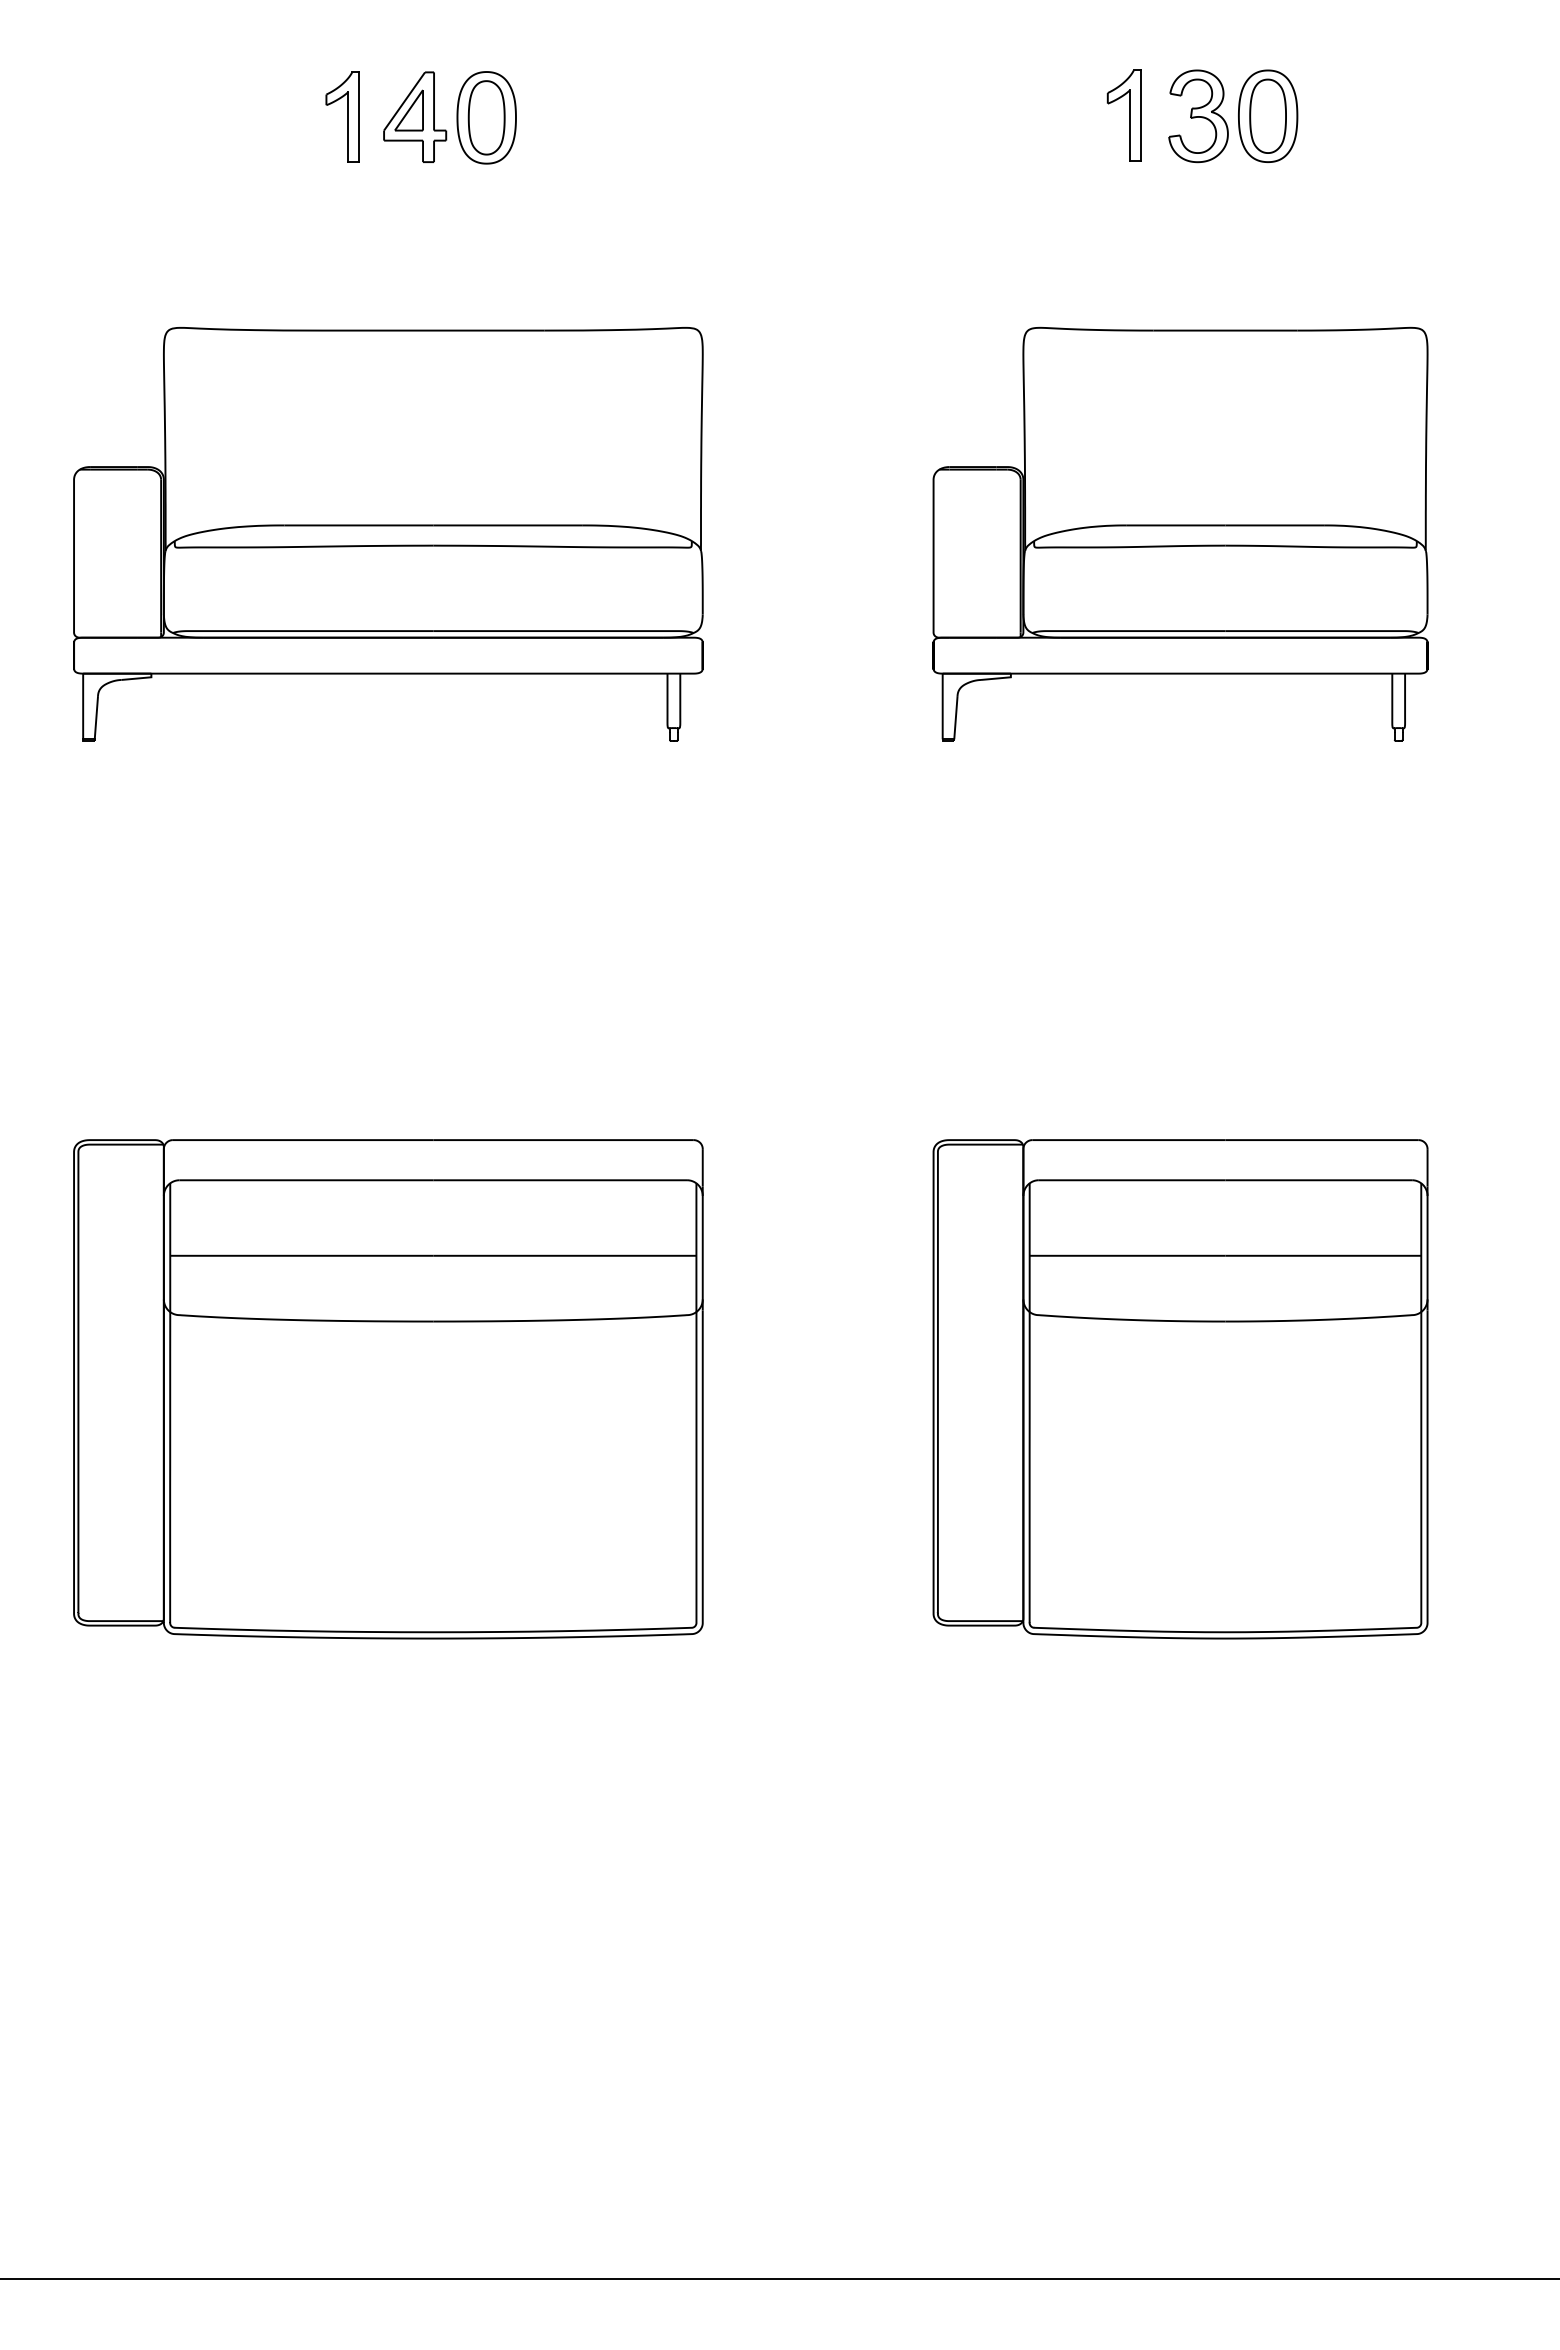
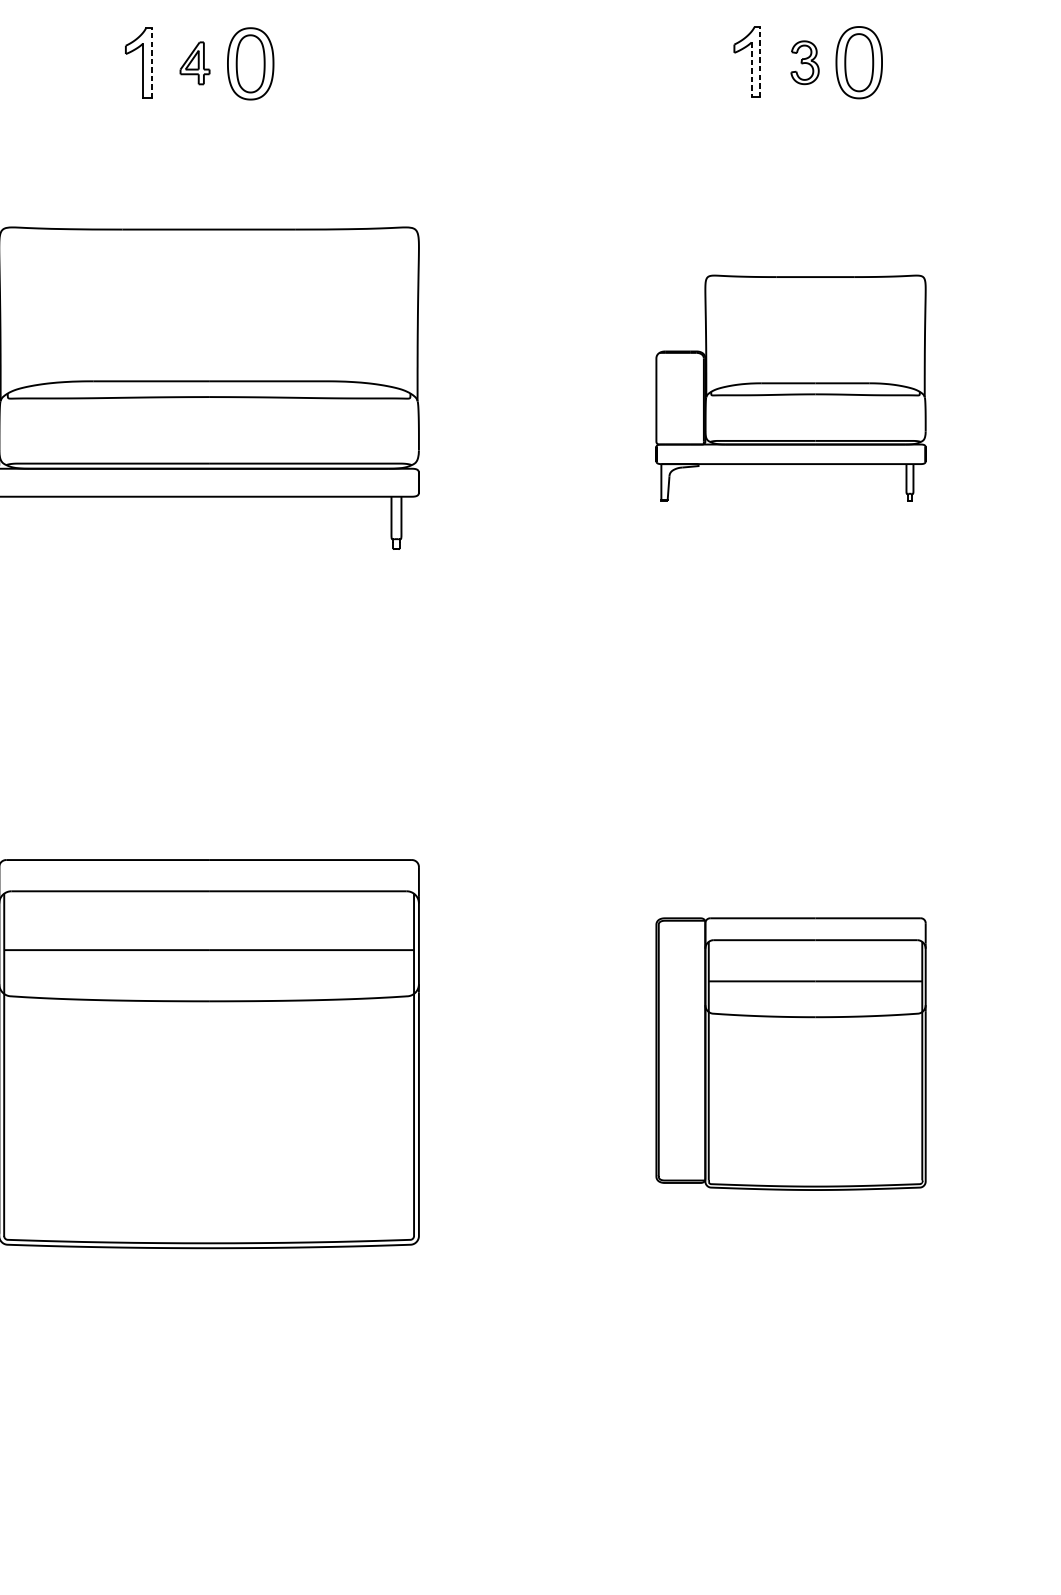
line: (1140, 115) -> (759, 62), solid -> dashed
line: (359, 116) -> (151, 62), solid -> dashed
part: (415, 116) -> (195, 62), size x0.6
part: (1198, 116) -> (805, 62), size x0.6
line: (1129, 126) -> (751, 70), solid -> dashed
part: (1180, 533) -> (791, 387), size x0.7
part: (1180, 1389) -> (791, 1054), size x0.7

